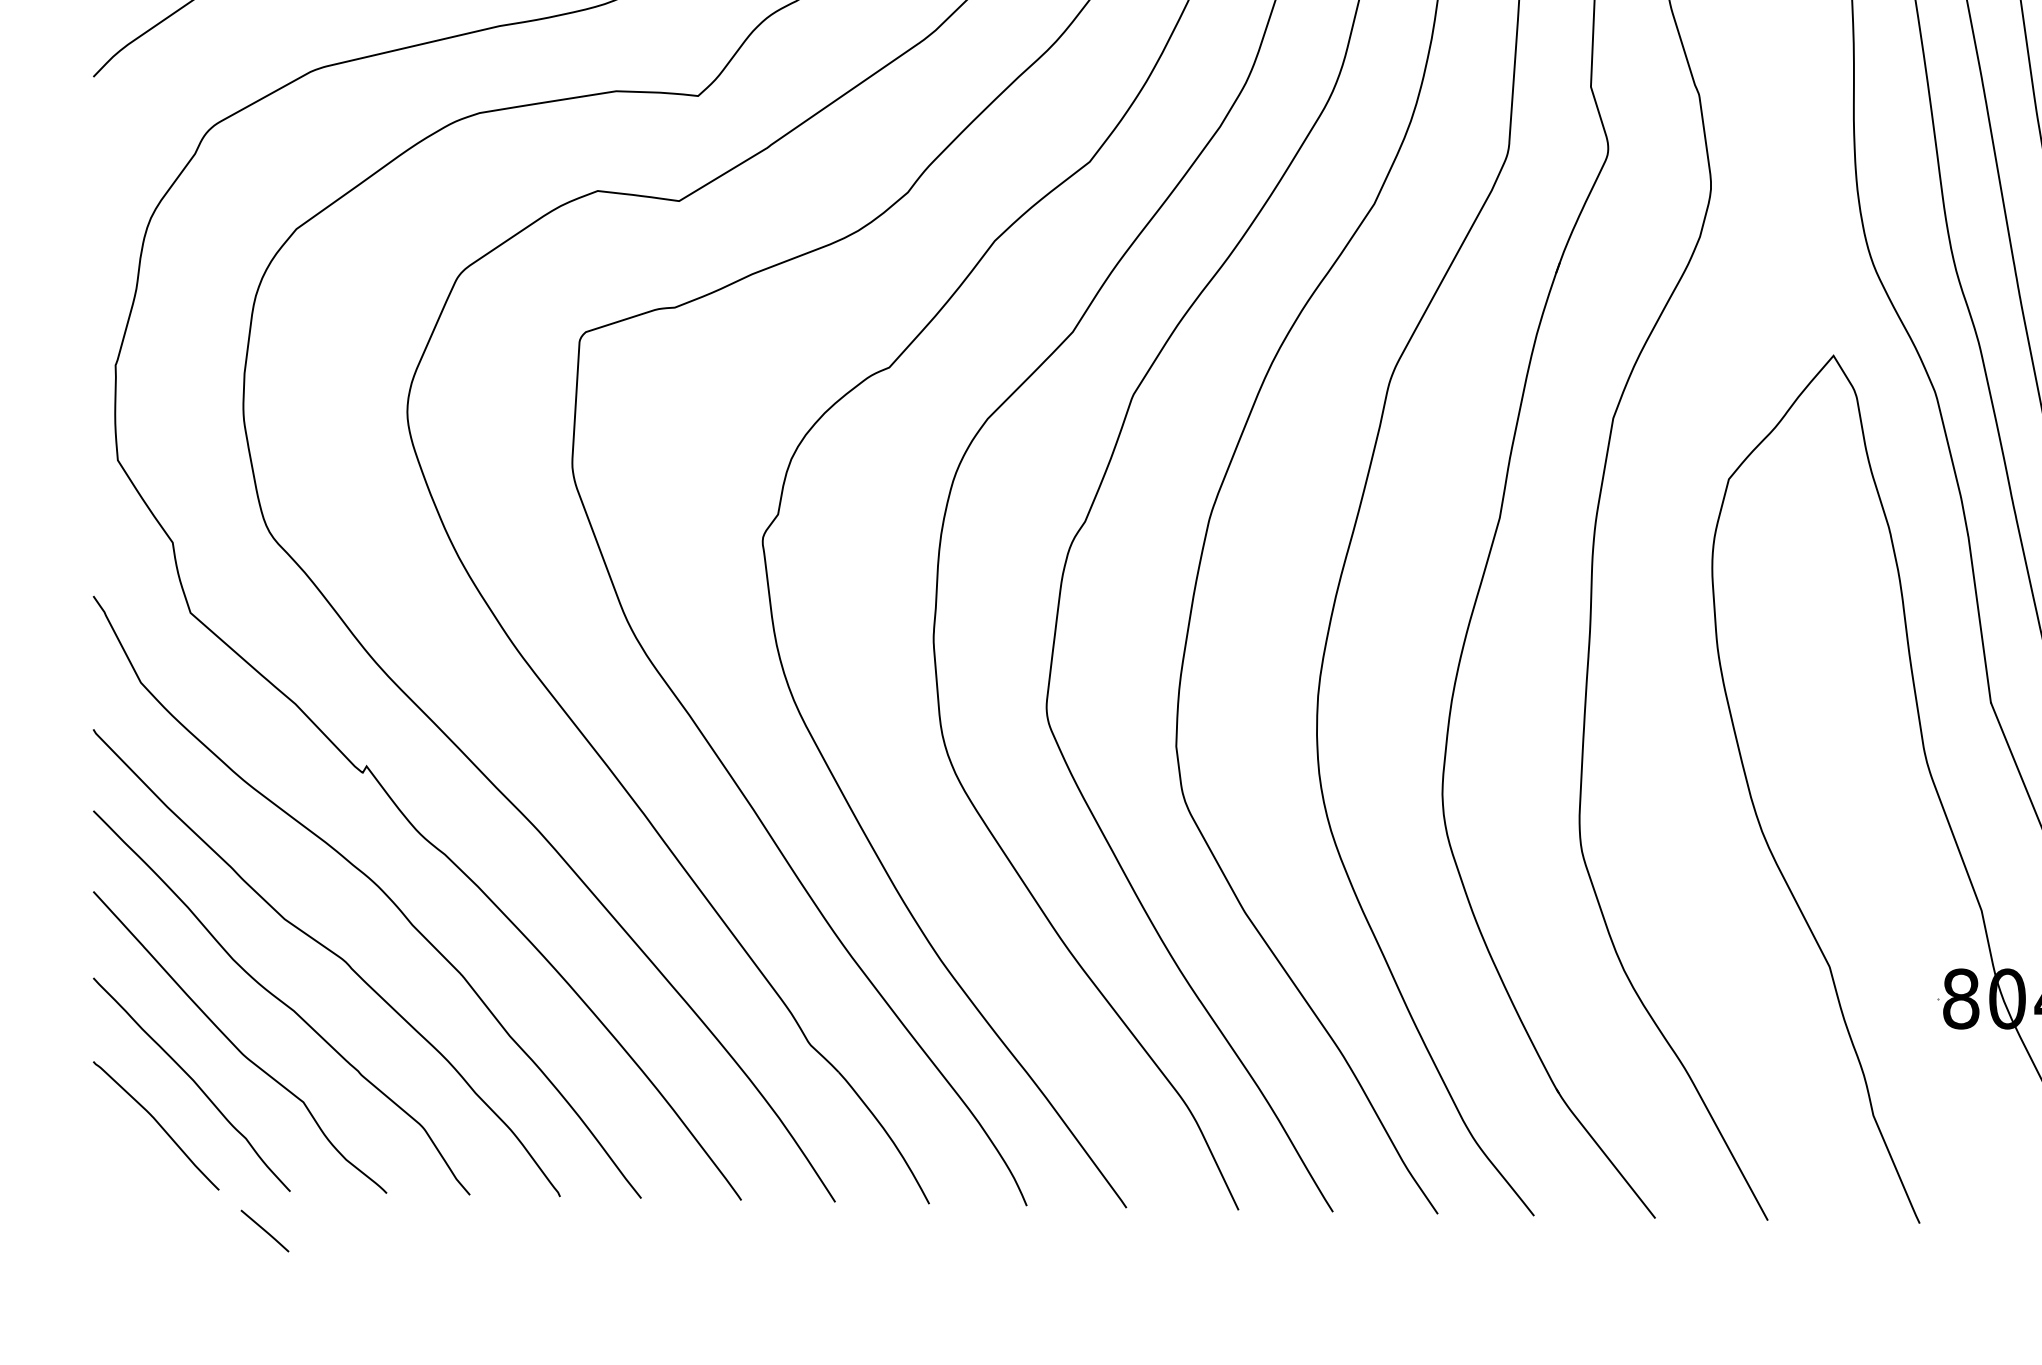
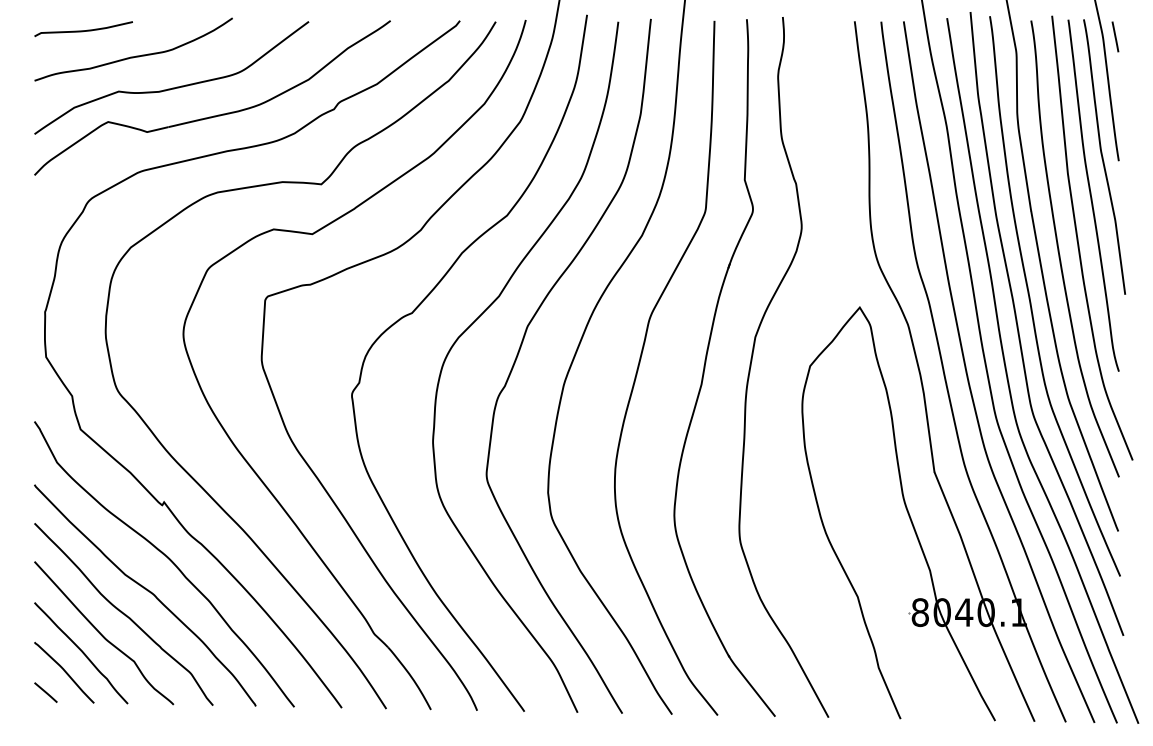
line: (264, 1230) -> (45, 692), moved

